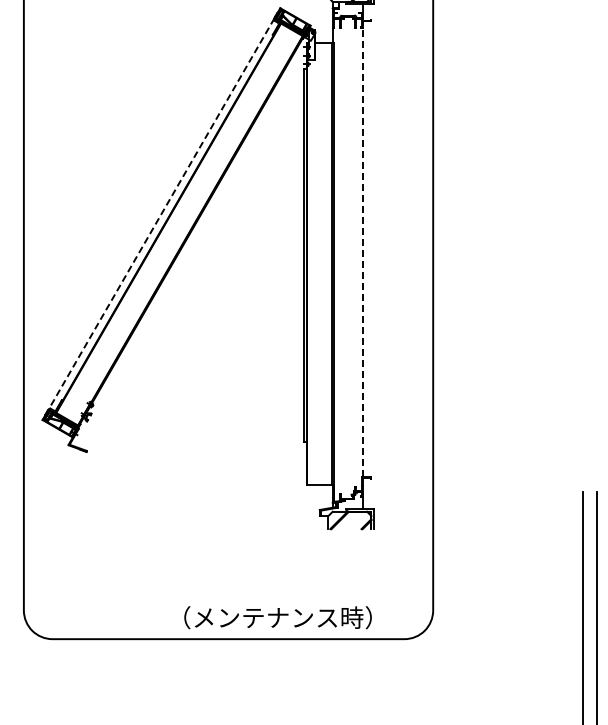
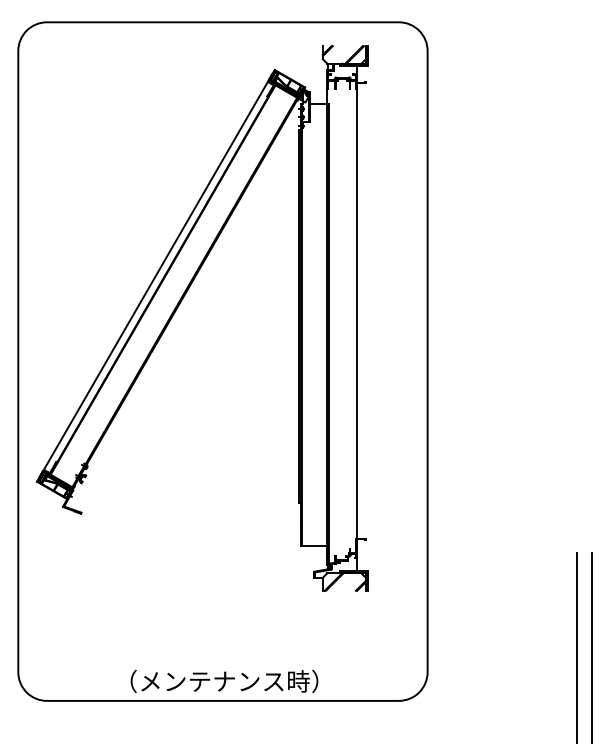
line: (161, 214) -> (155, 276), dashed -> solid
line: (363, 252) -> (357, 314), dashed -> solid
text: (278, 616) -> (224, 680), moved

